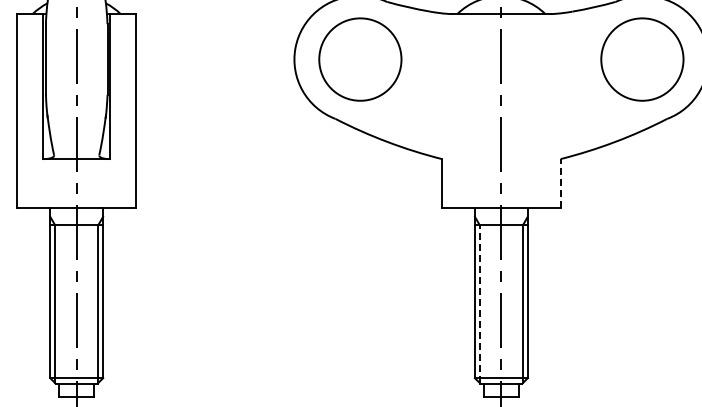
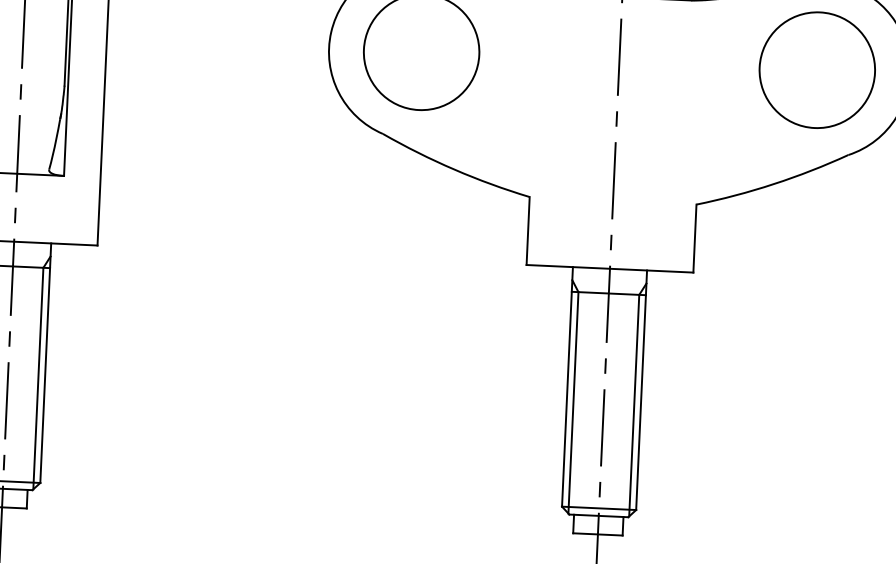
line: (560, 182) -> (694, 237), dashed -> solid
line: (479, 304) -> (573, 403), dashed -> solid

